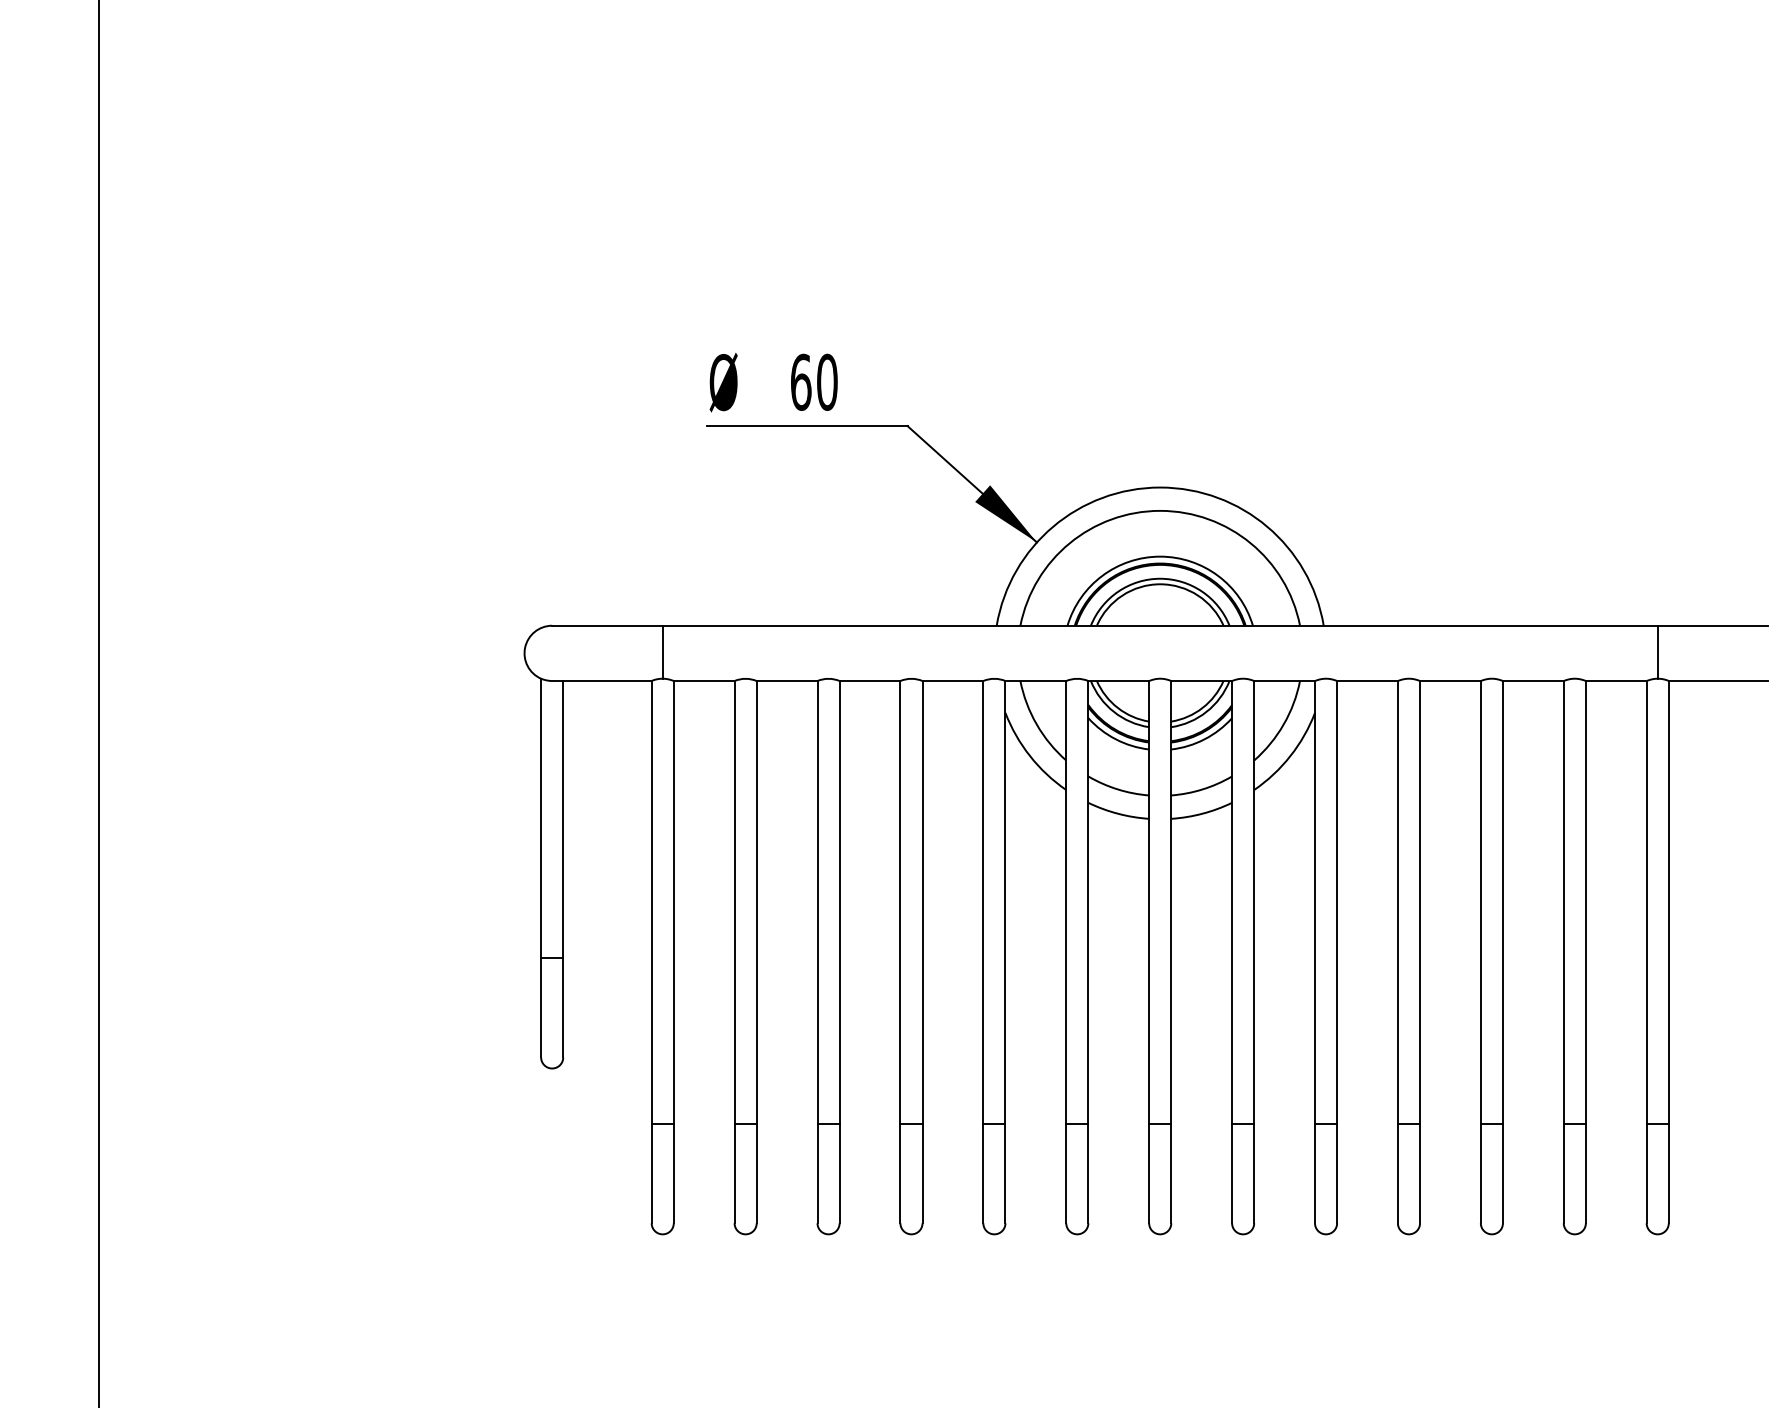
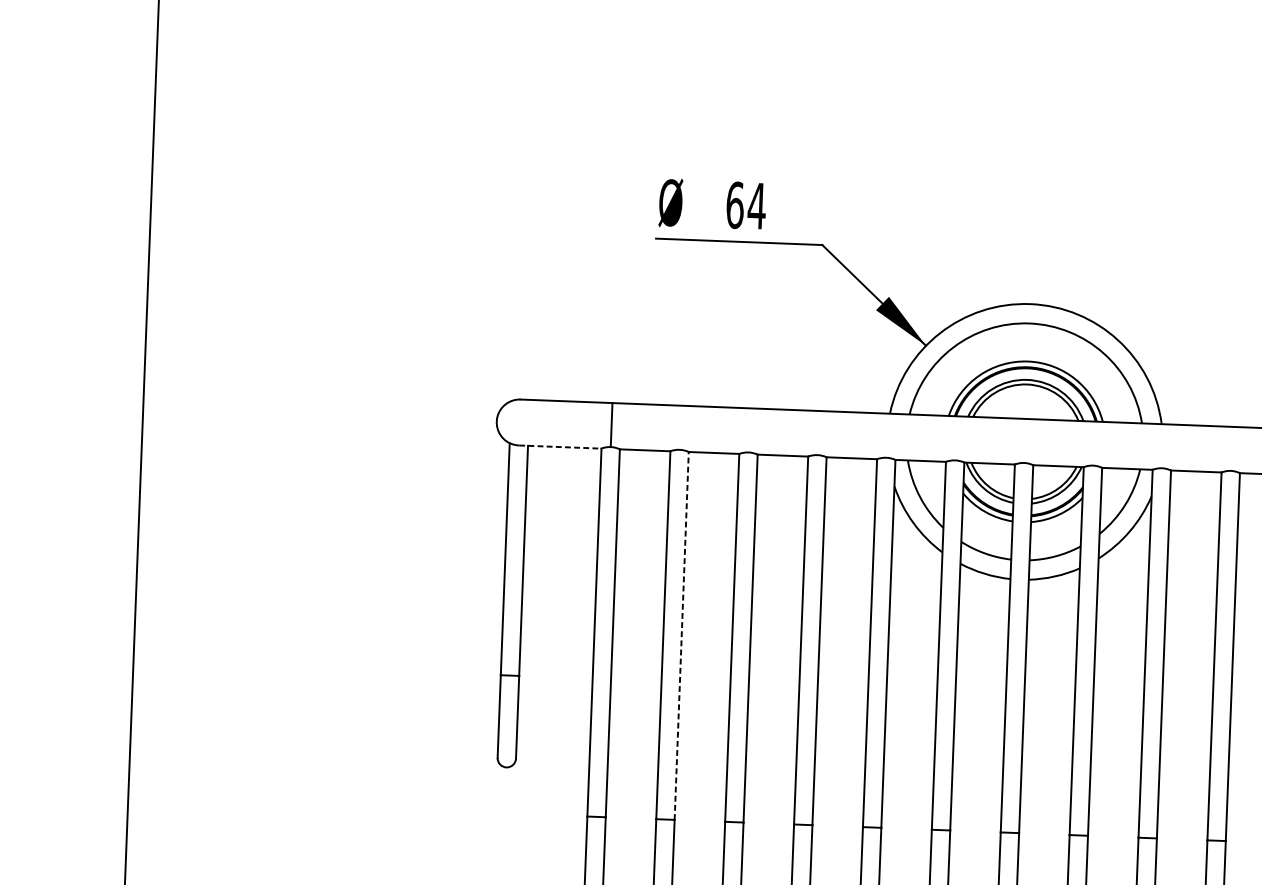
text: (827, 381) -> (757, 205), 60 -> 64
line: (602, 681) -> (560, 447), solid -> dashed
line: (756, 901) -> (681, 635), solid -> dashed

